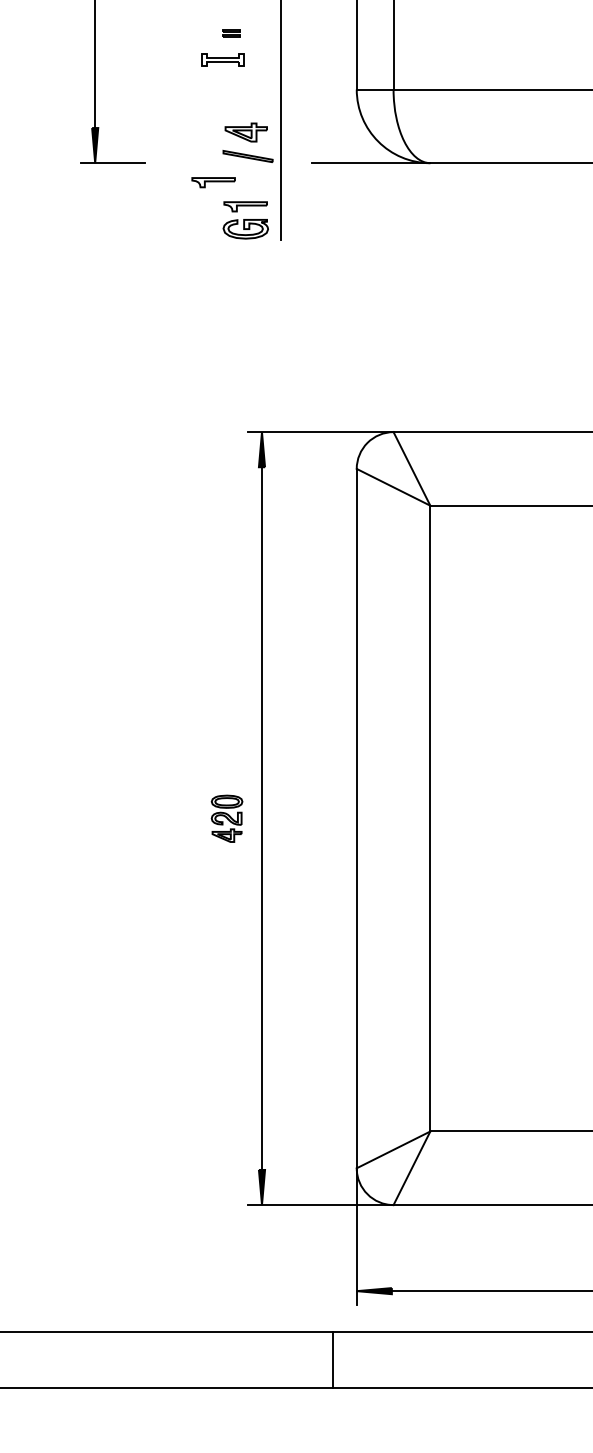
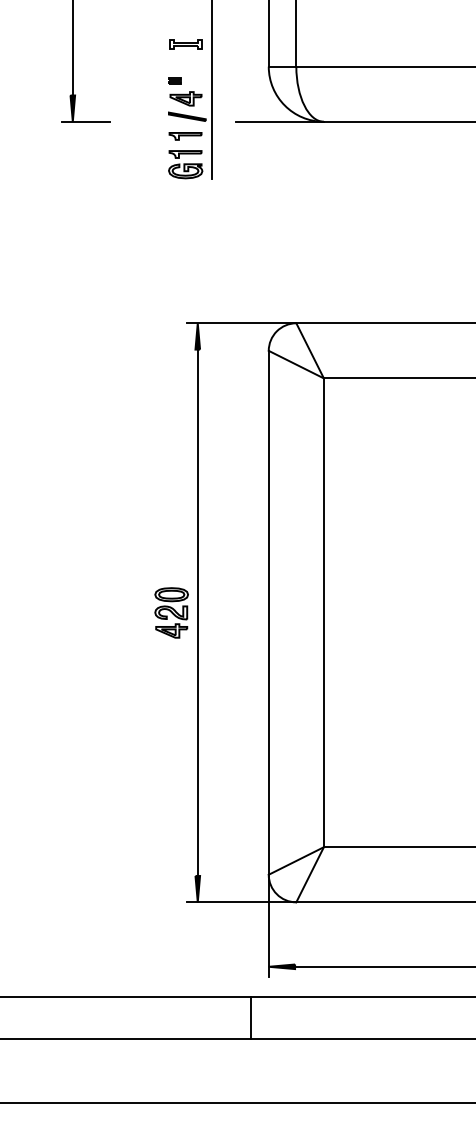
part: (230, 33) -> (174, 80), moved
part: (222, 59) -> (185, 44), moved
part: (213, 182) -> (185, 136), moved
part: (226, 818) -> (171, 612), size x1.43

